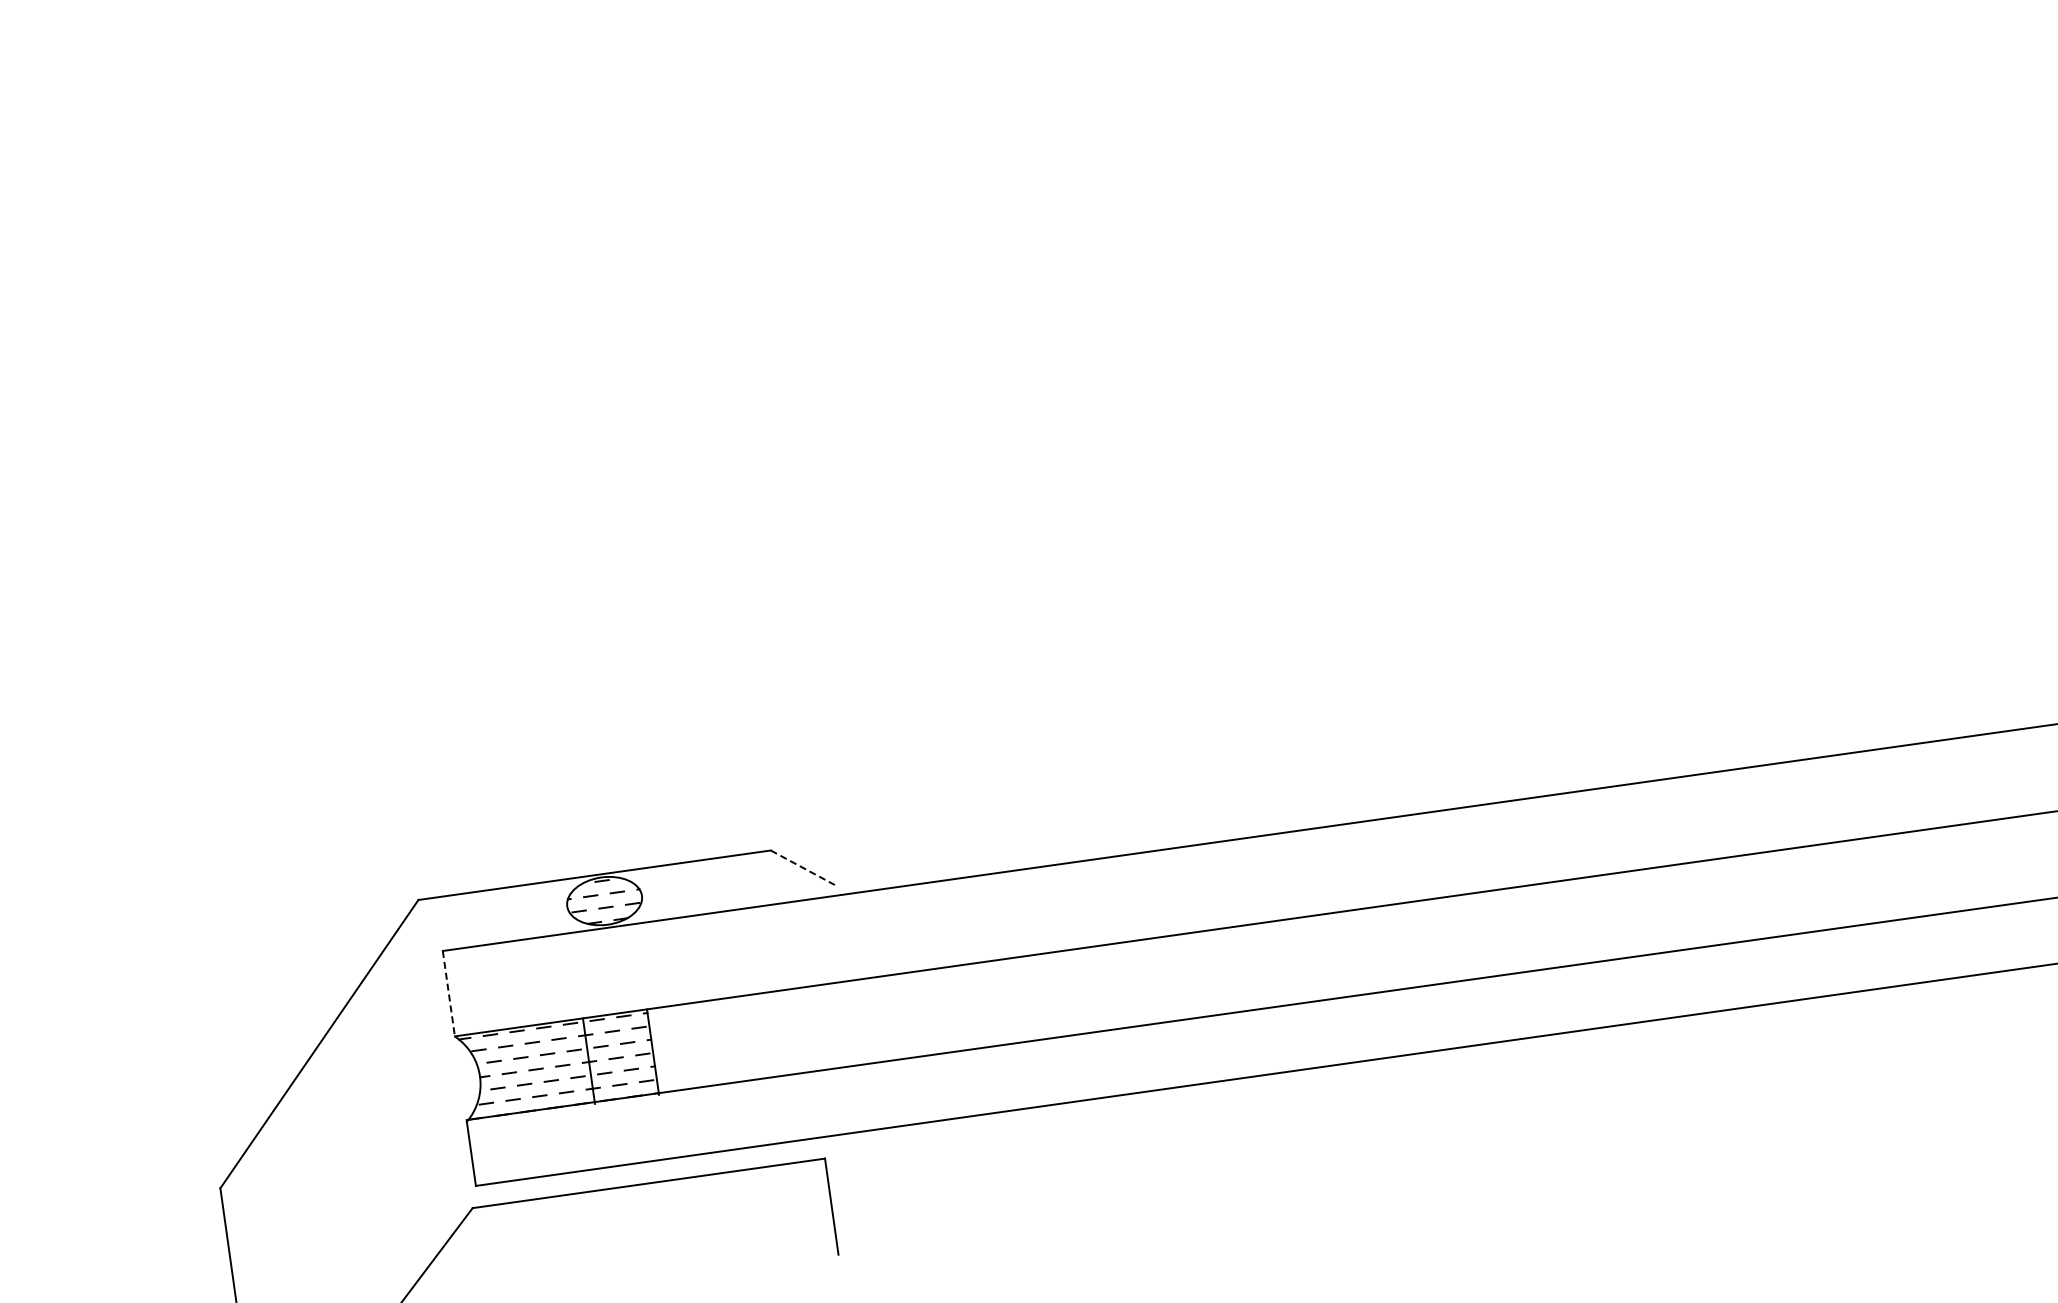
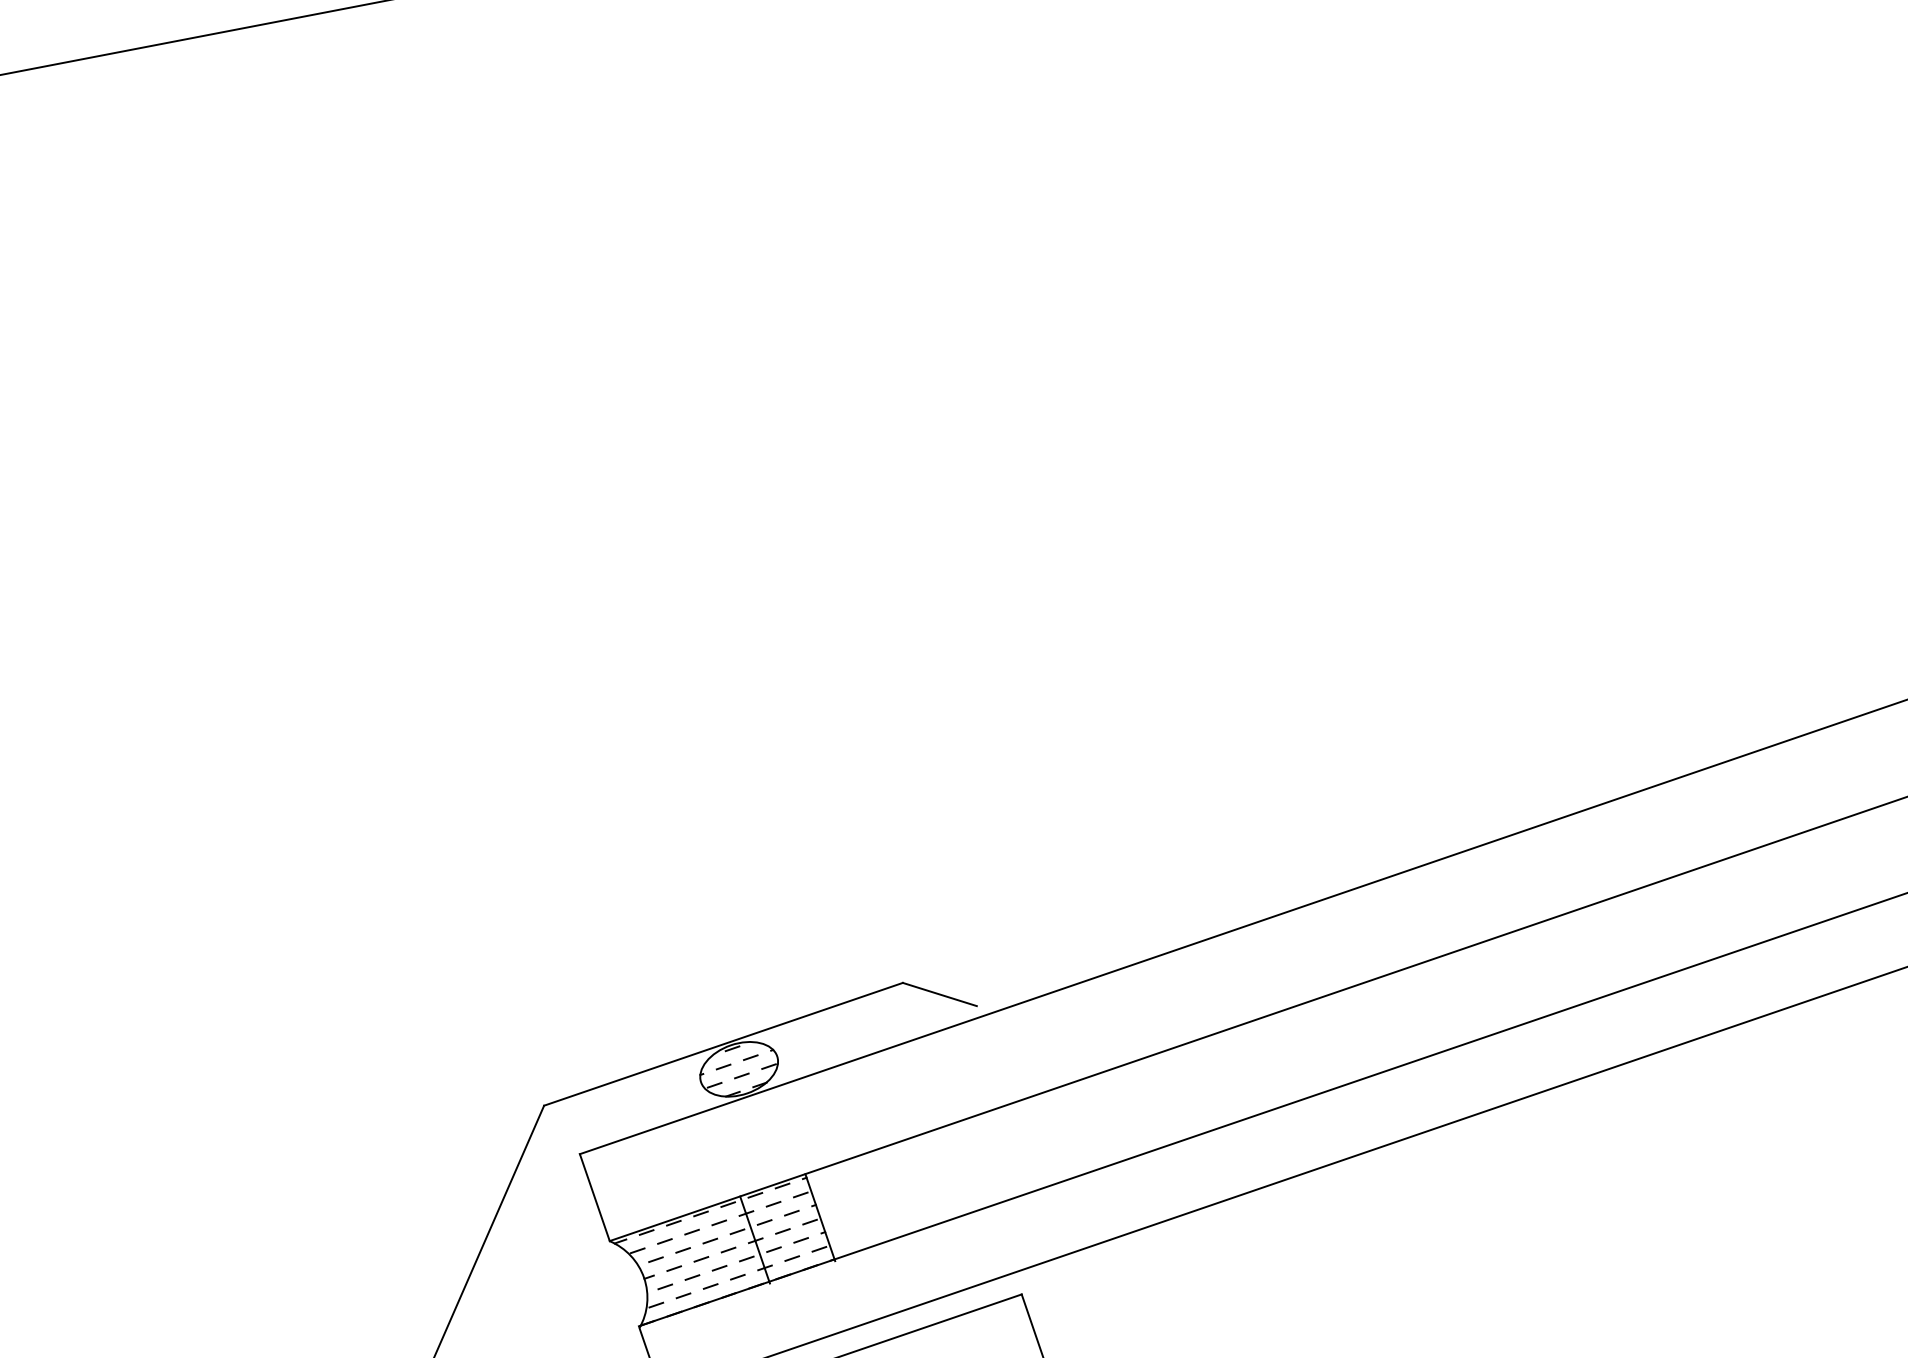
line: (803, 867) -> (940, 994), dashed -> solid
line: (448, 994) -> (594, 1198), dashed -> solid

